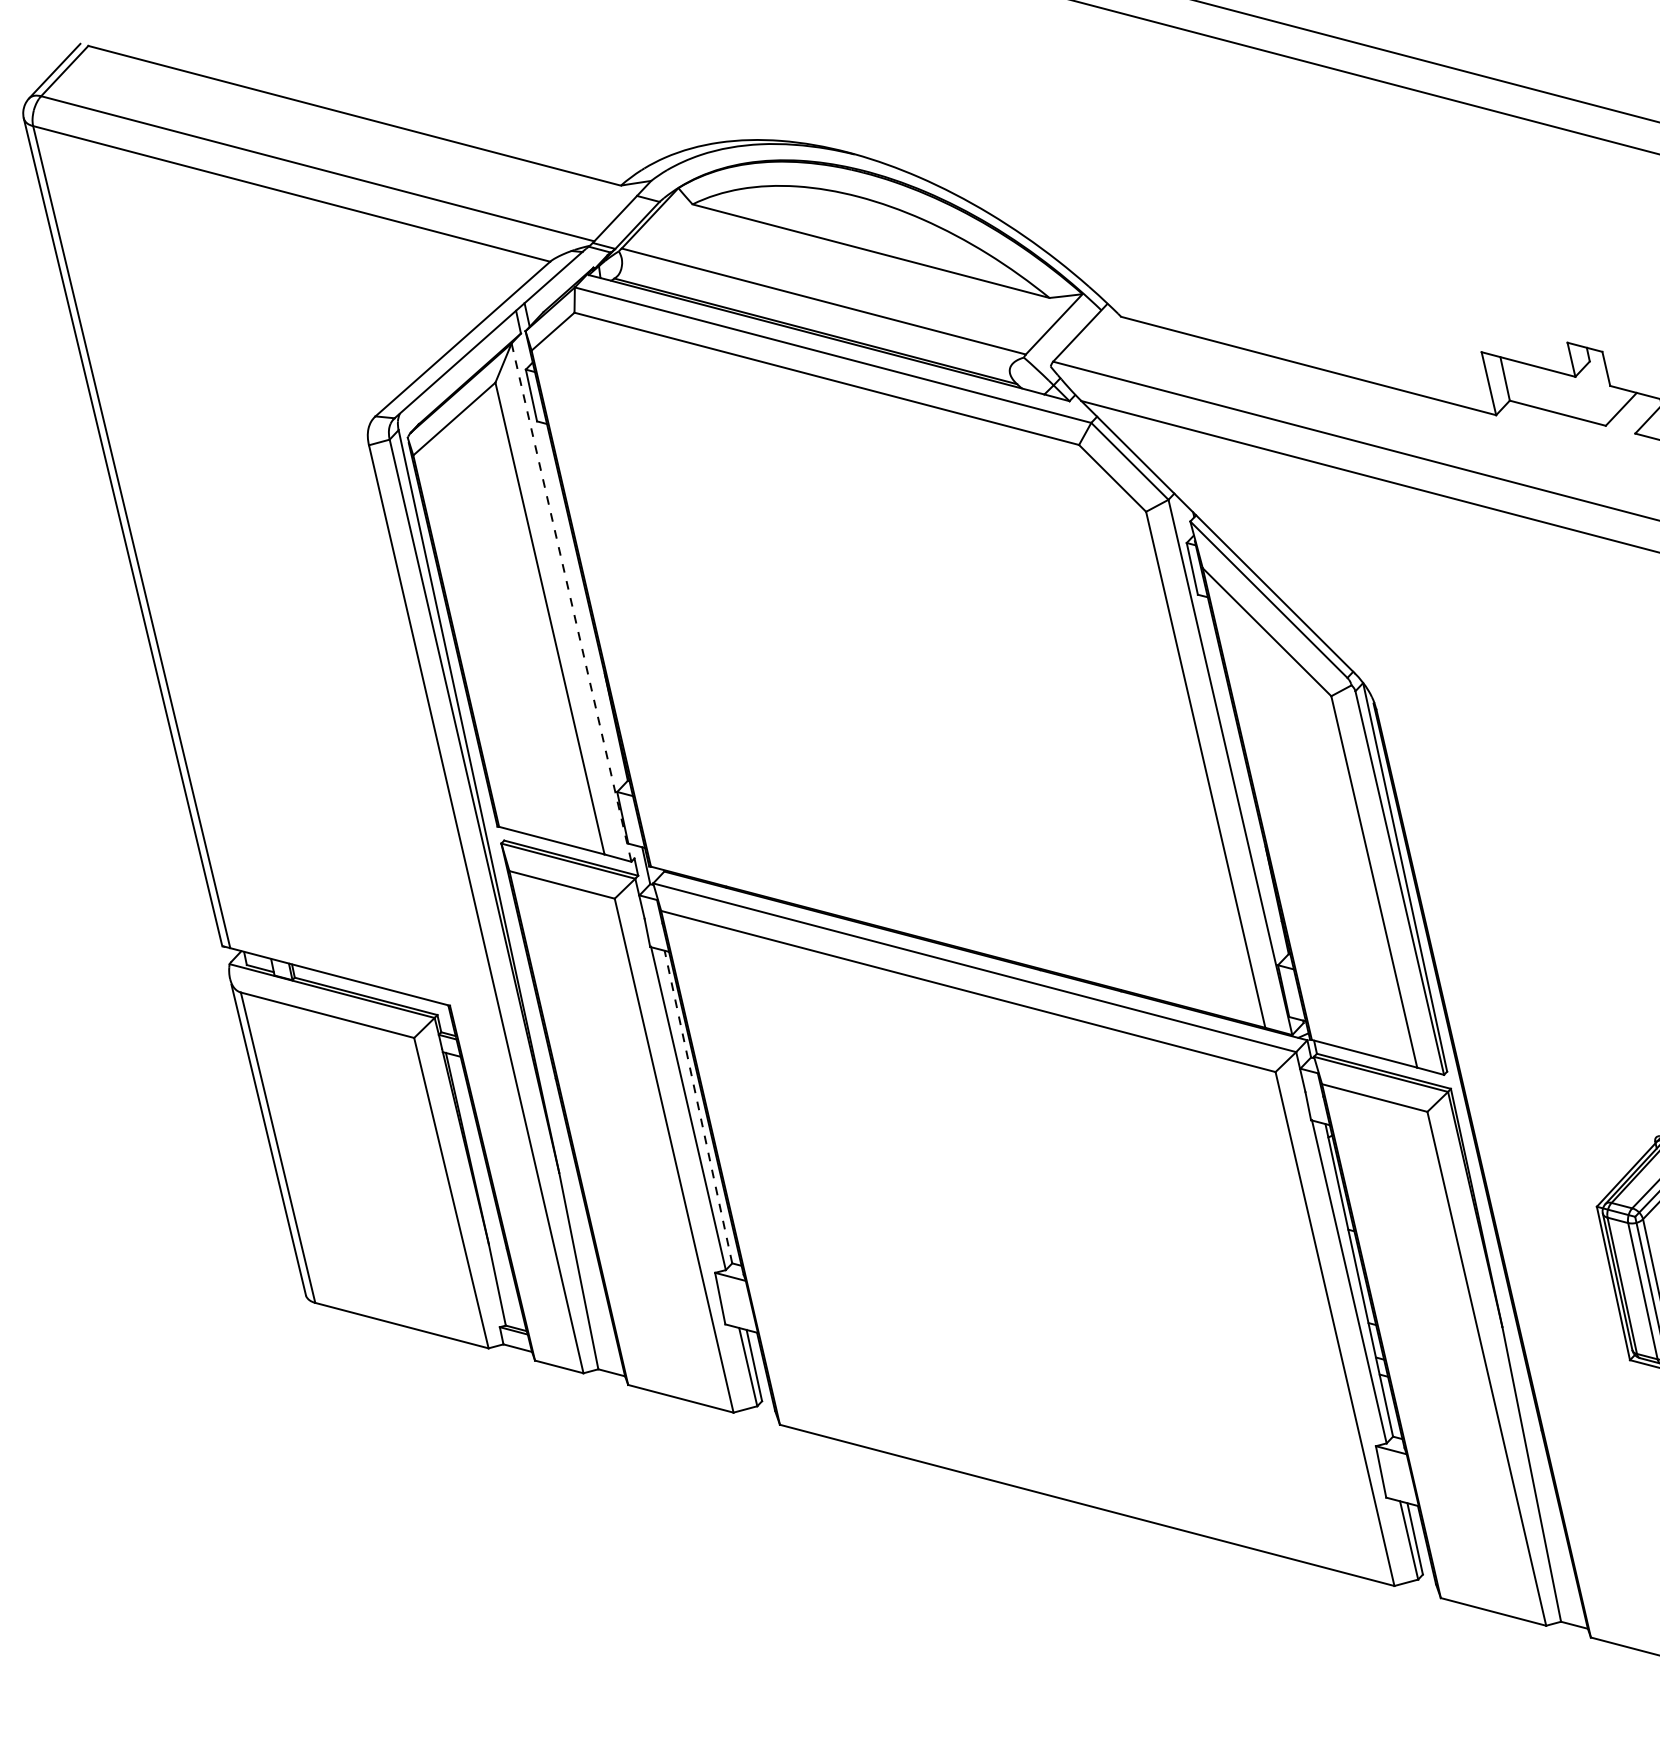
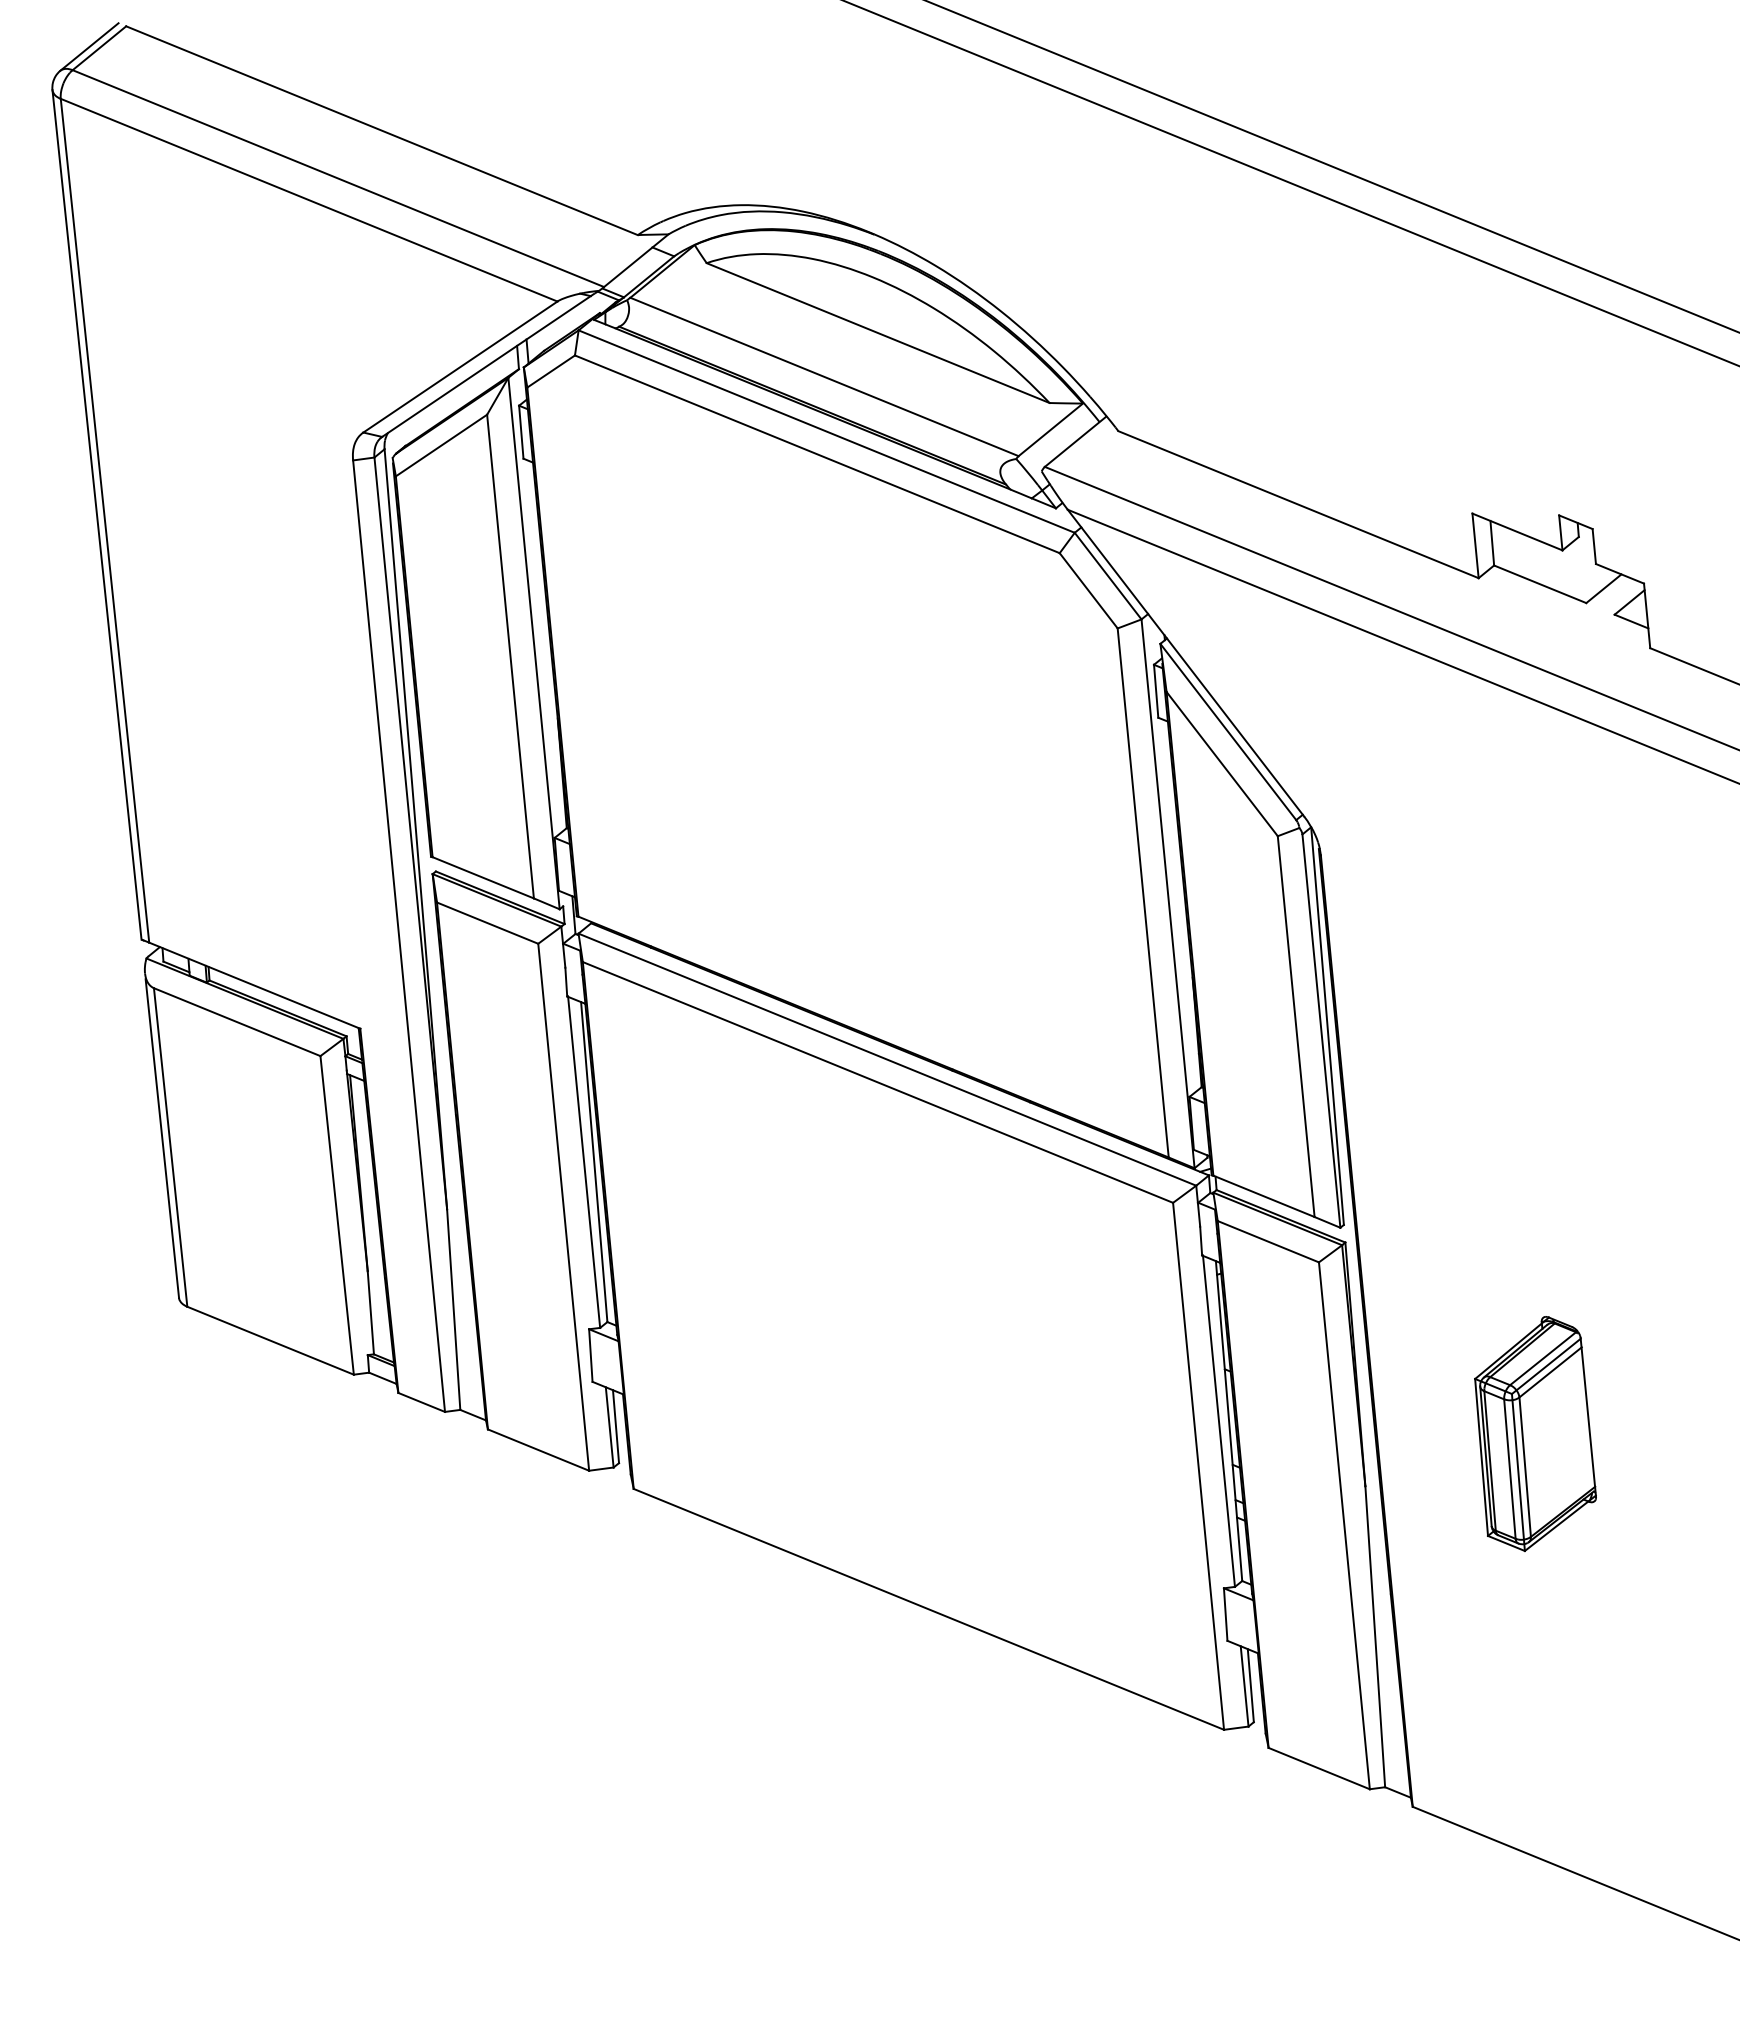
line: (571, 602) -> (534, 643), dashed -> solid
line: (698, 1107) -> (594, 1162), dashed -> solid

